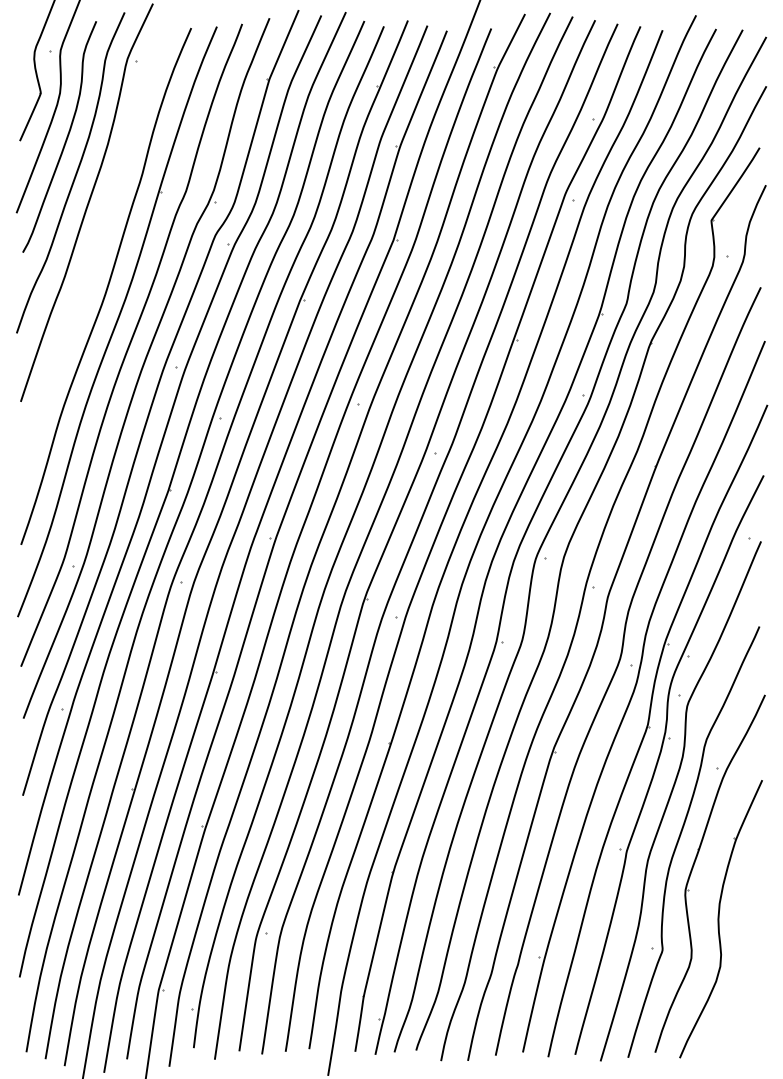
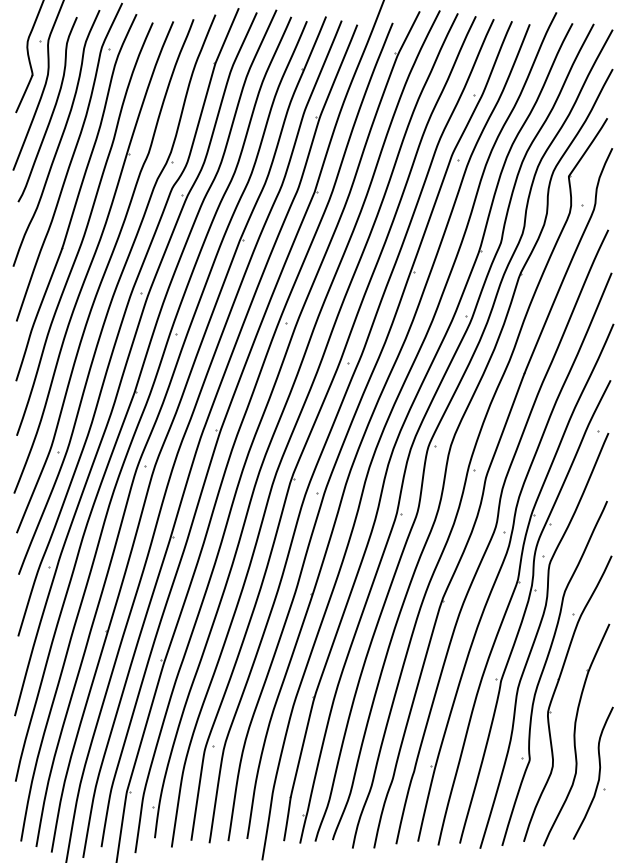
part: (95, 246) -> (76, 197), added
part: (748, 969) -> (598, 775), added

